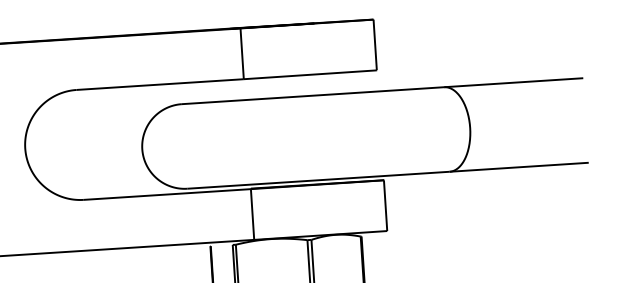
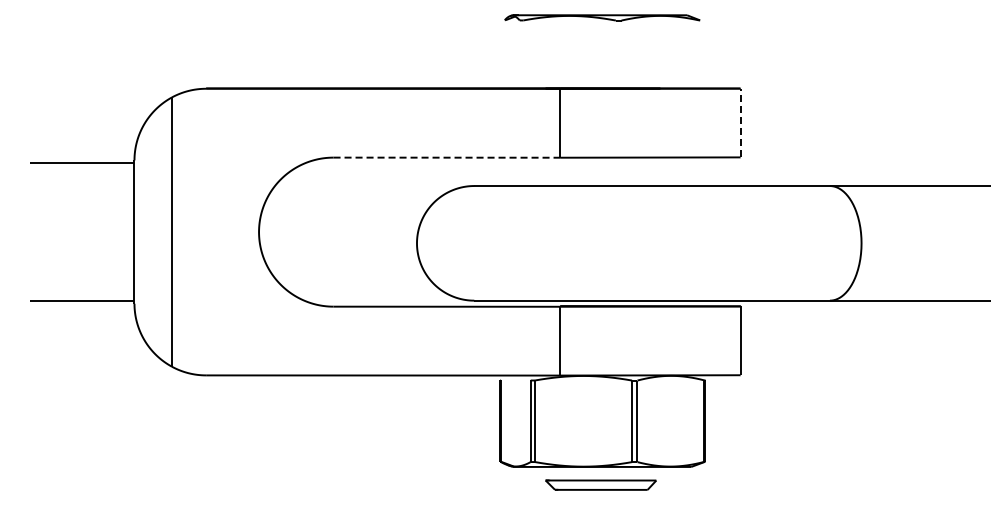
line: (375, 44) -> (740, 122), solid -> dashed
line: (160, 84) -> (447, 157), solid -> dashed

